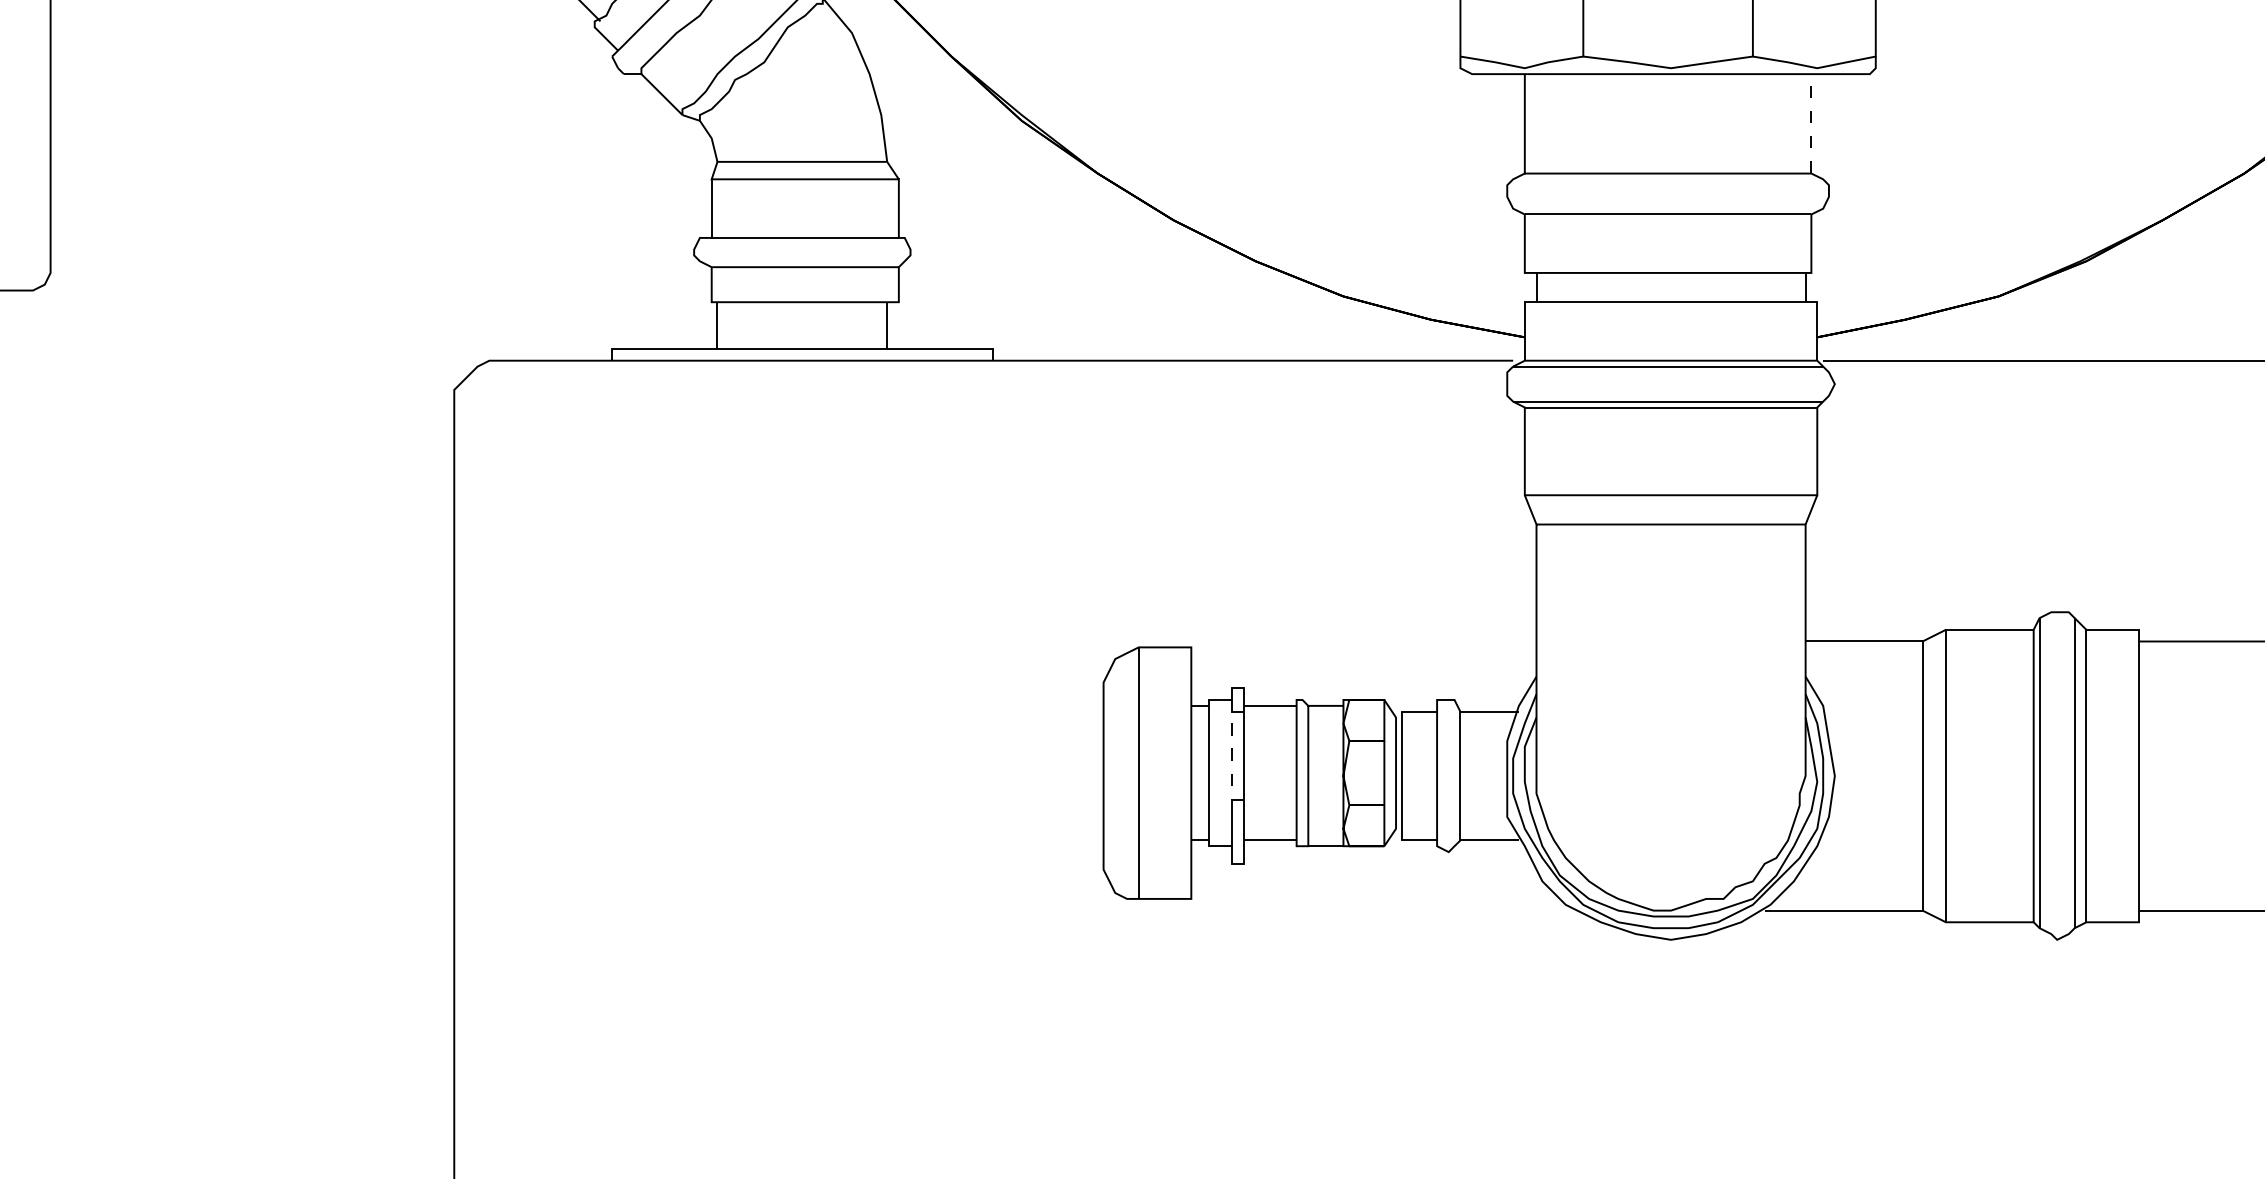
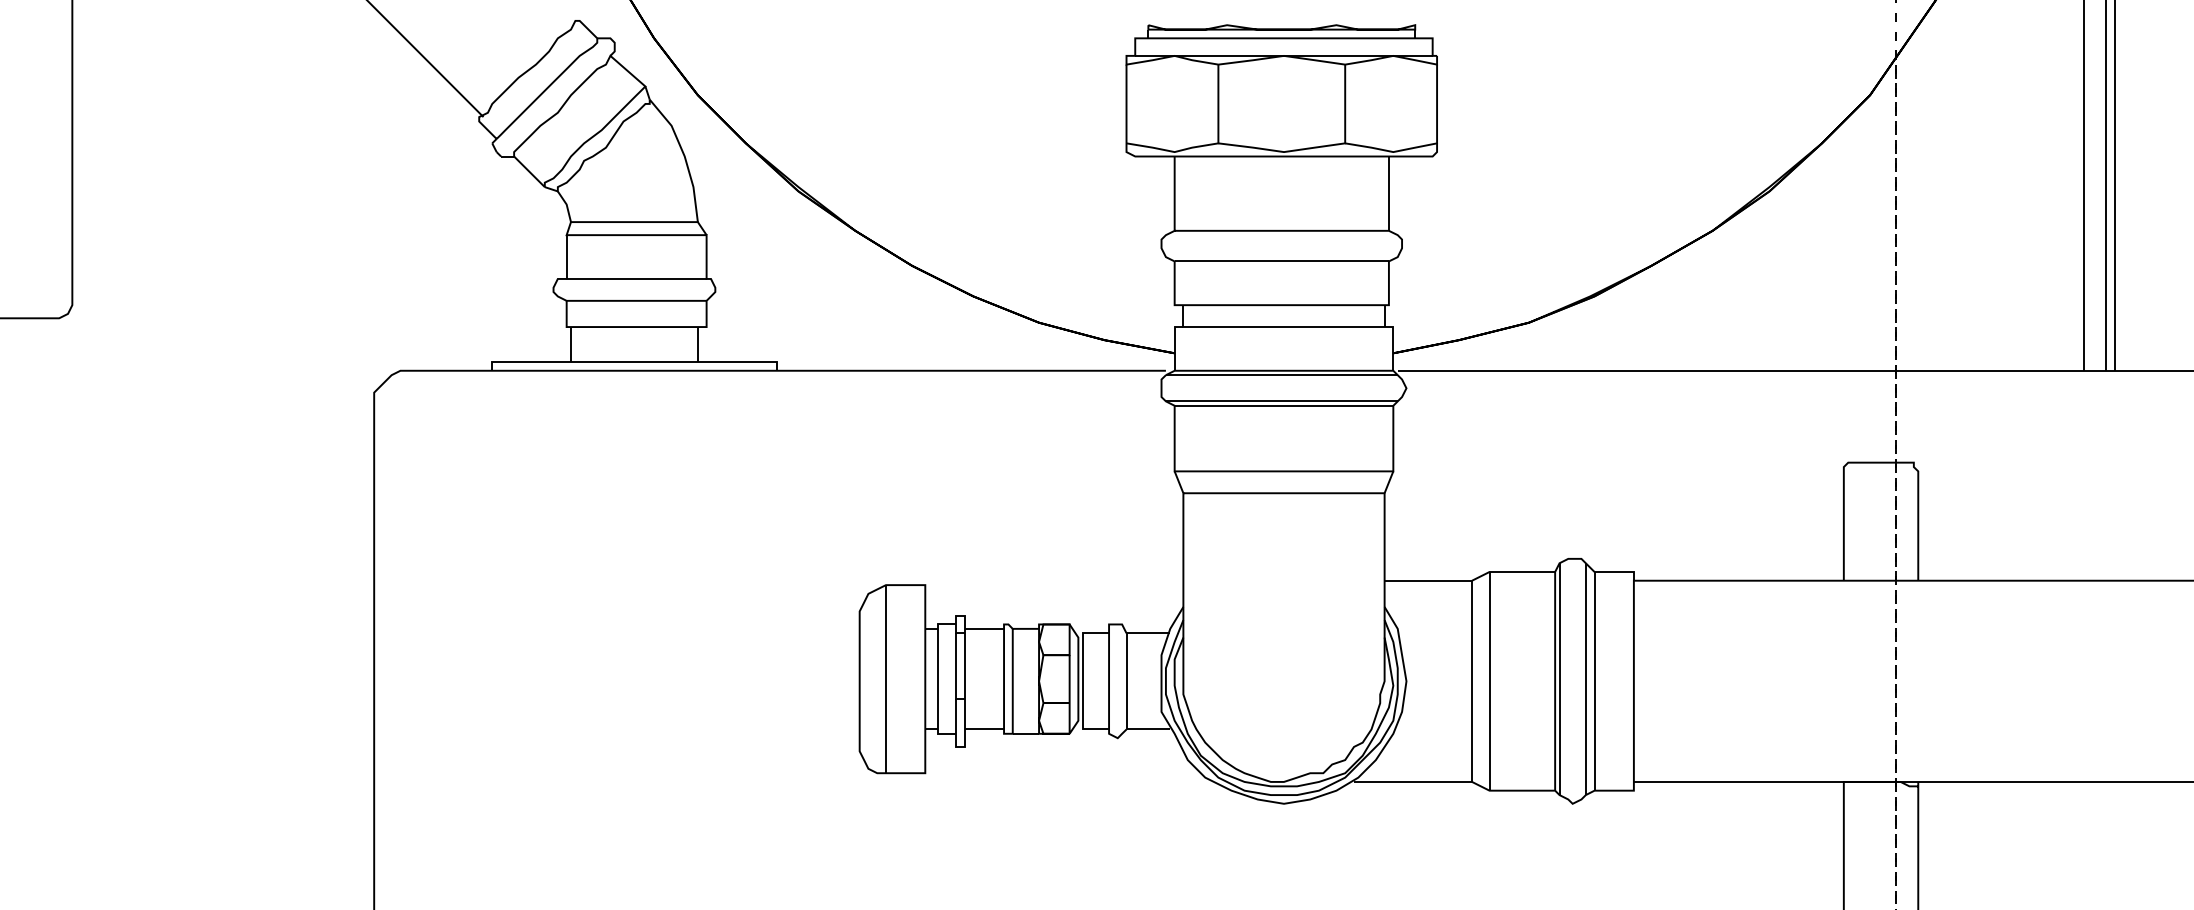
line: (1810, 123) -> (1388, 193), dashed -> solid
line: (1231, 762) -> (955, 671), dashed -> solid

